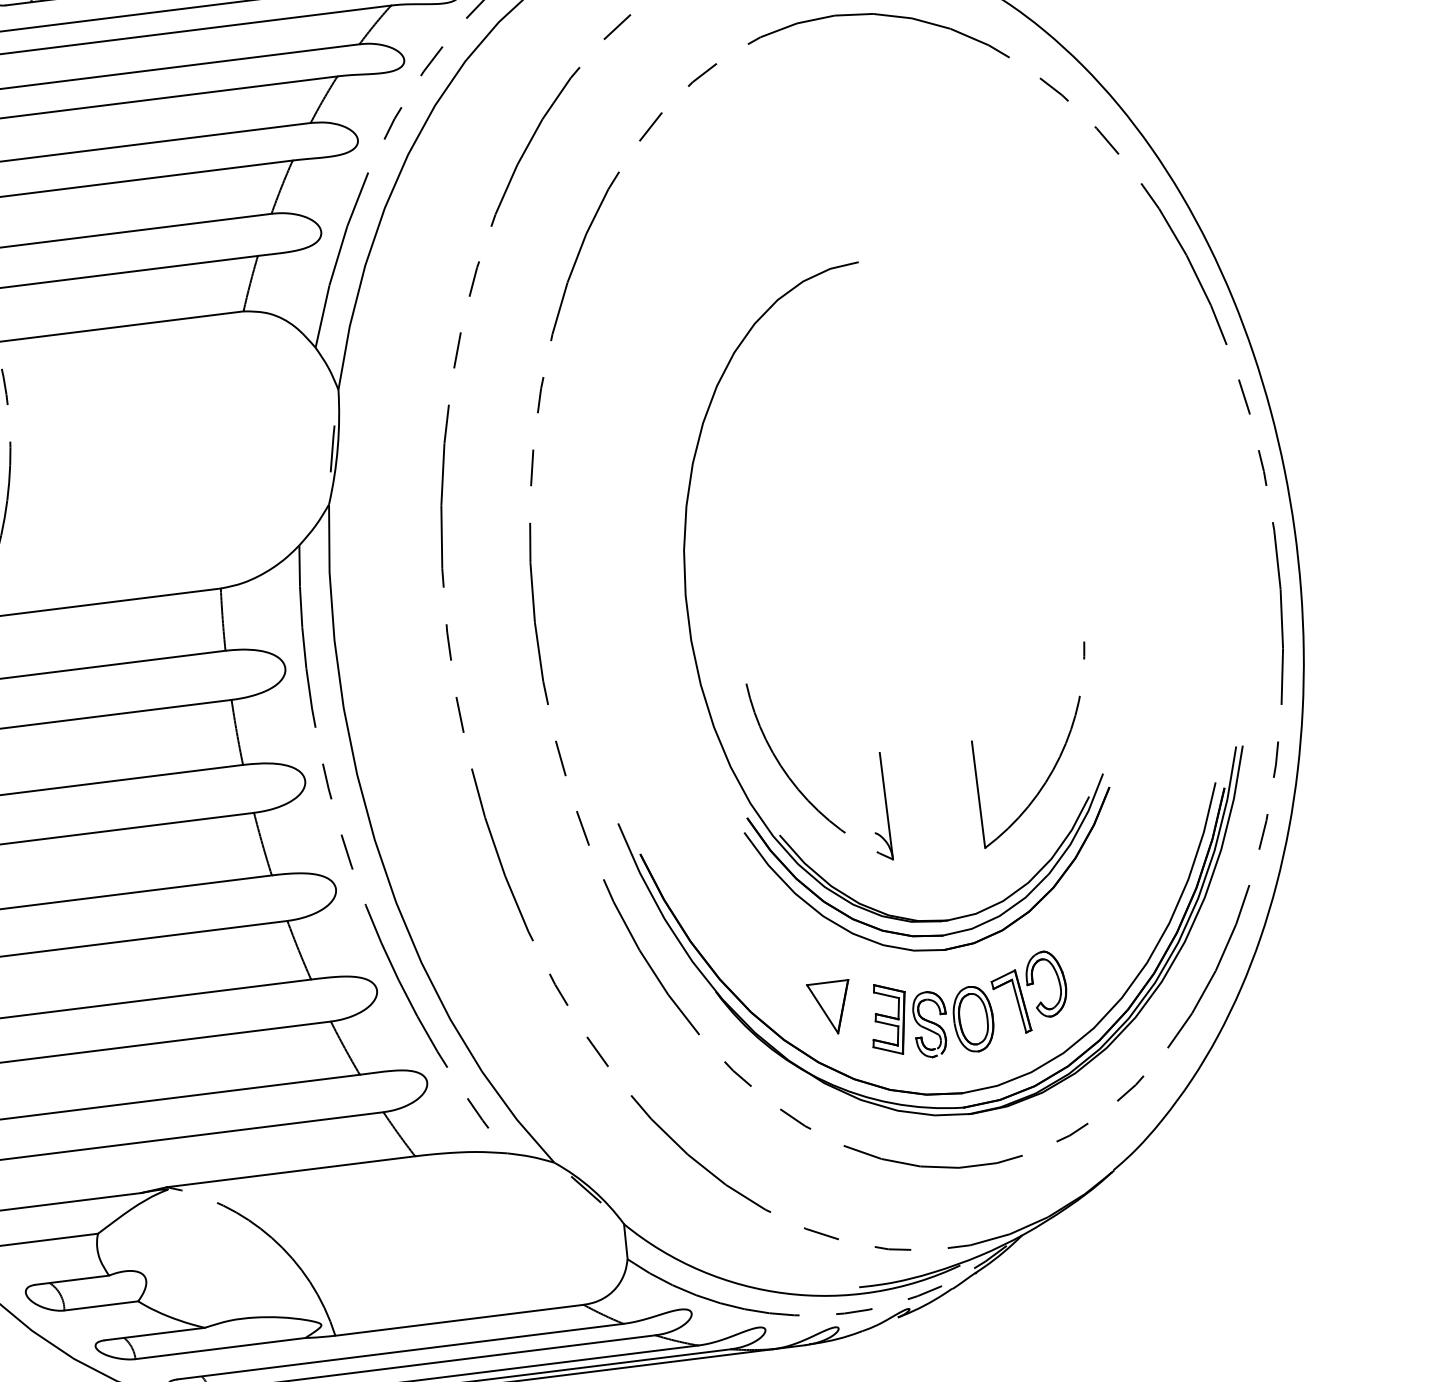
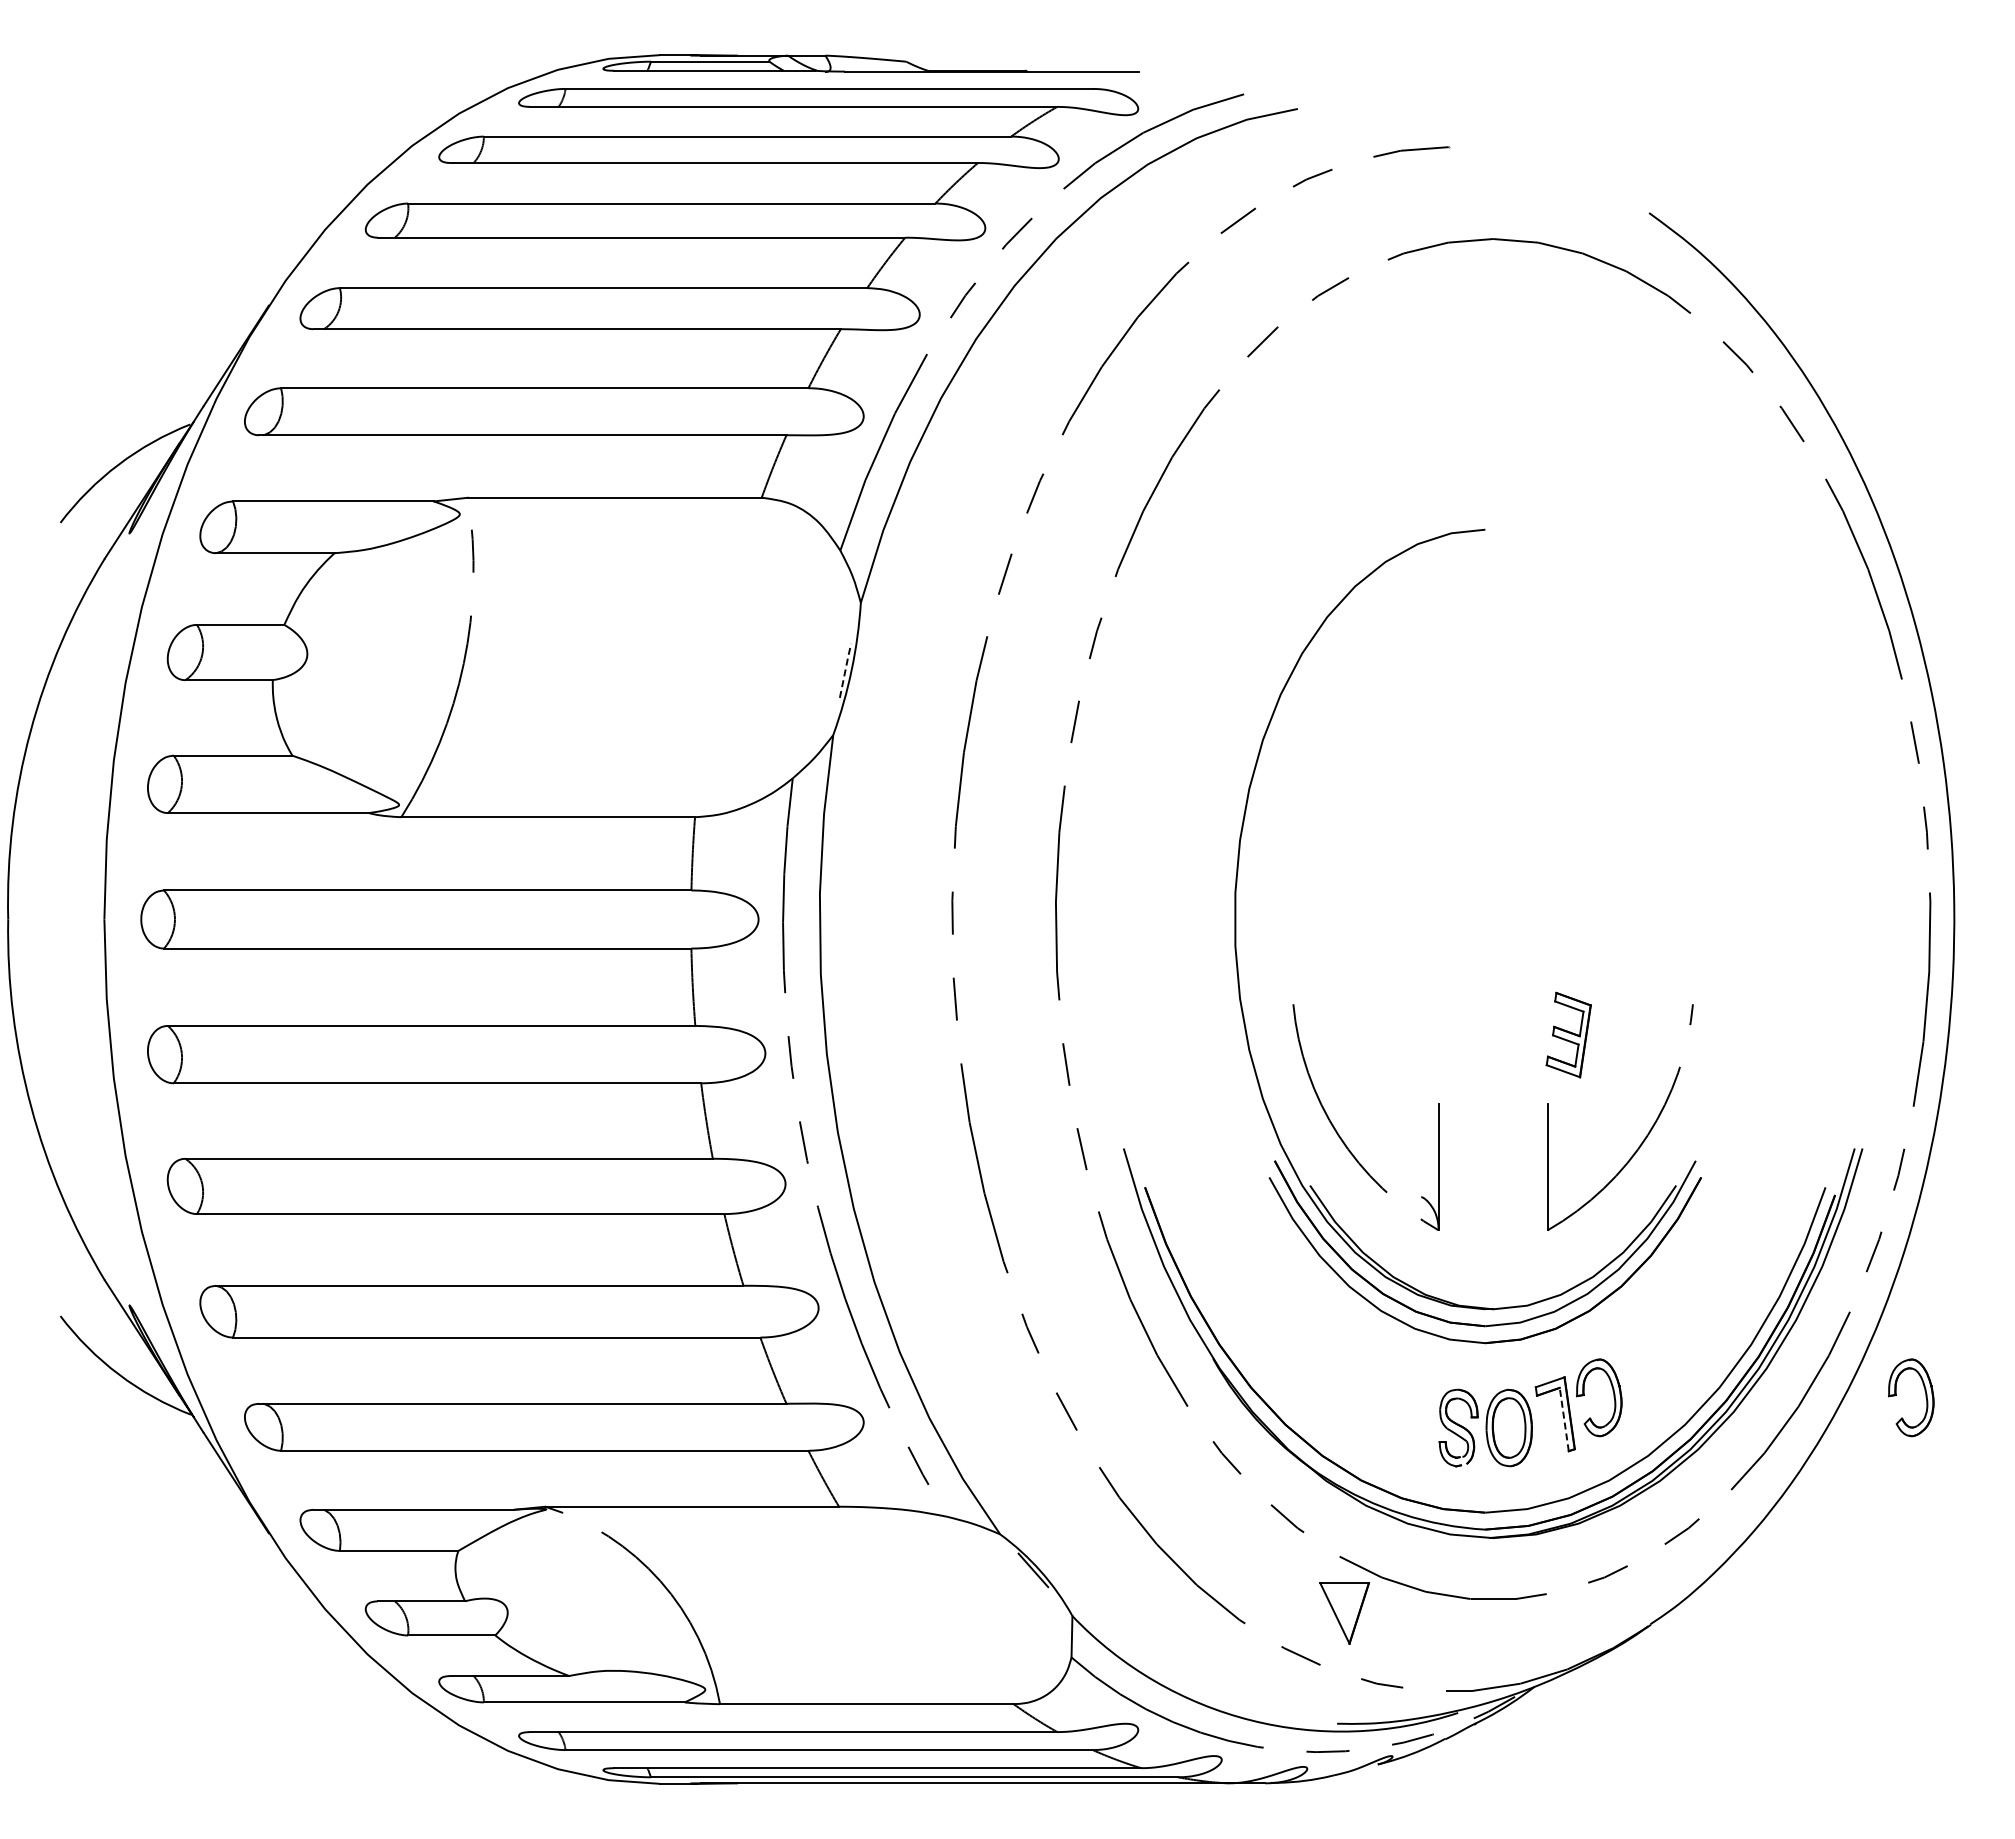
line: (332, 447) -> (845, 669), solid -> dashed
part: (1322, 949) -> (1925, 1397), added
line: (1019, 1006) -> (1564, 1419), solid -> dashed
part: (830, 1008) -> (1344, 1613), moved
part: (888, 1019) -> (1568, 1035), moved

